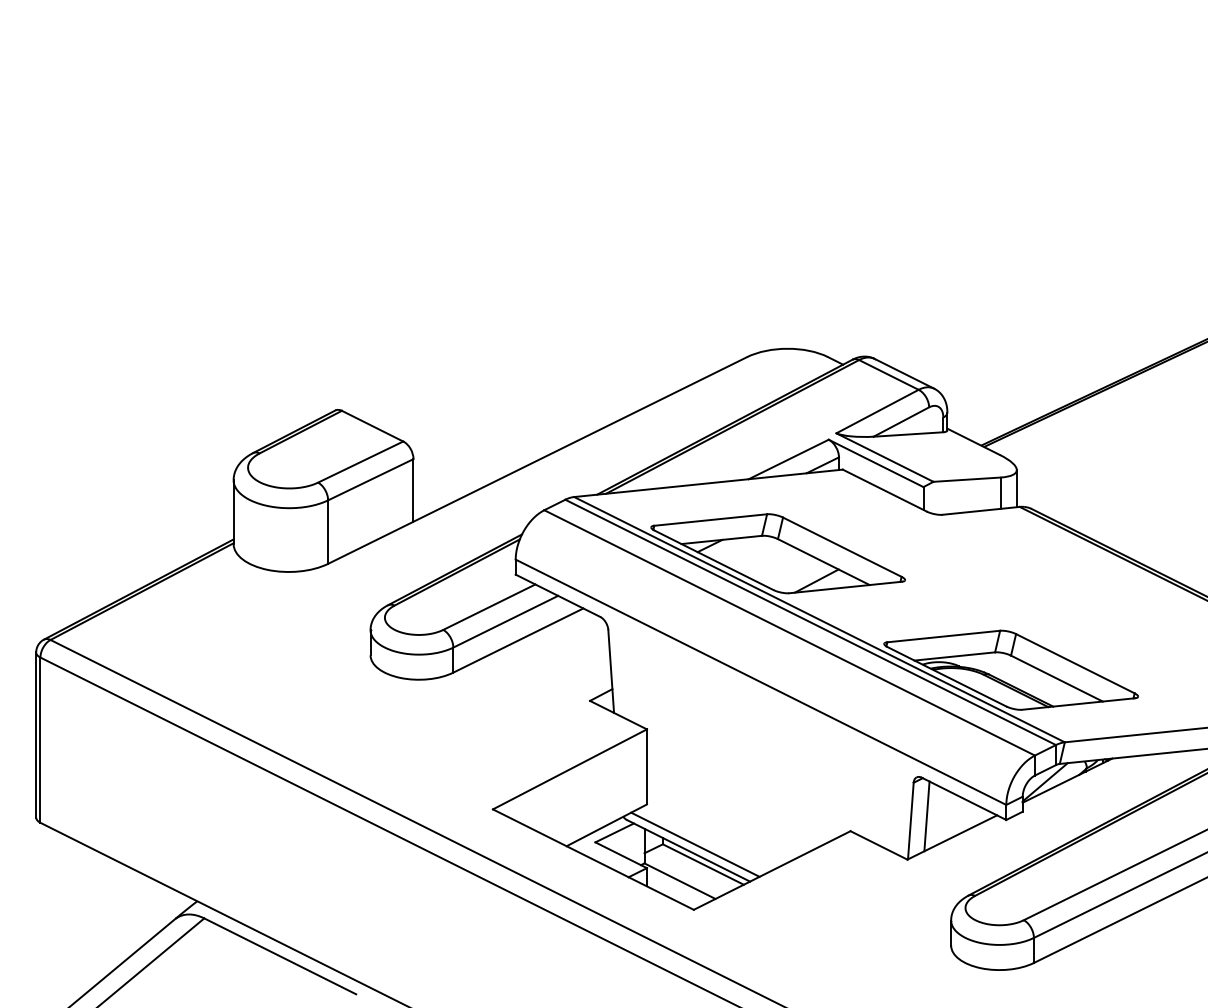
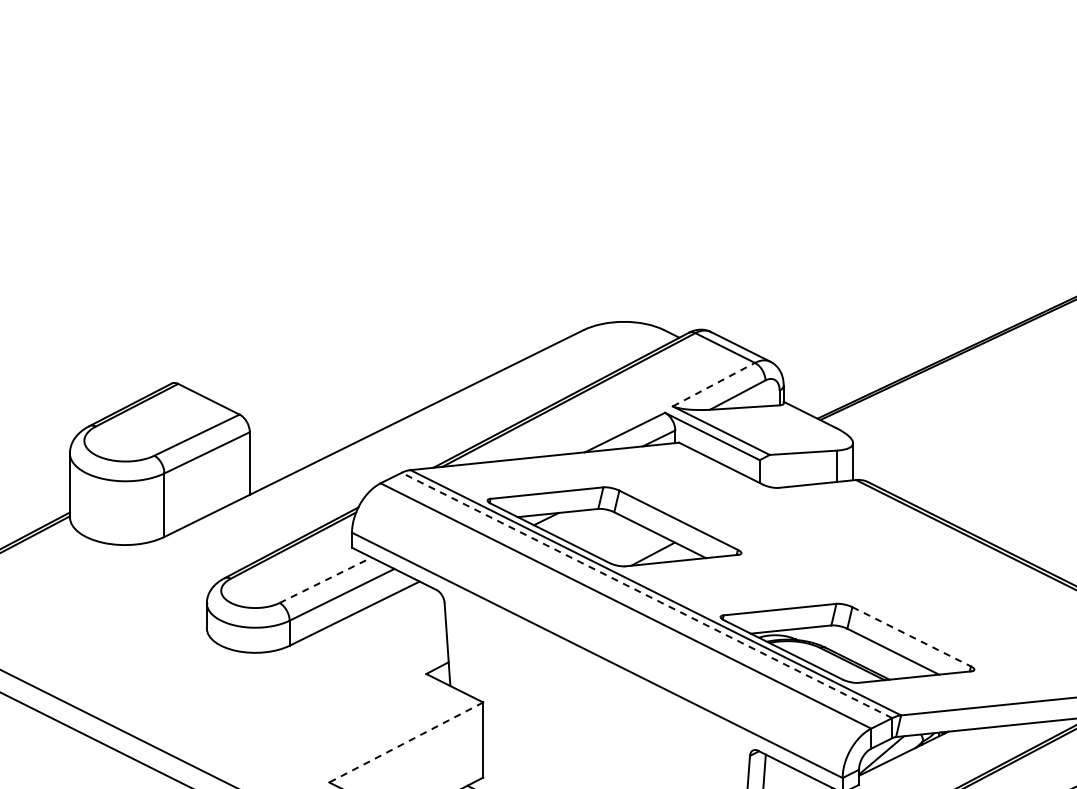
line: (877, 411) -> (713, 384), solid -> dashed
line: (489, 607) -> (325, 580), solid -> dashed
line: (810, 622) -> (646, 595), solid -> dashed
line: (1075, 663) -> (911, 636), solid -> dashed
line: (569, 769) -> (405, 742), solid -> dashed

